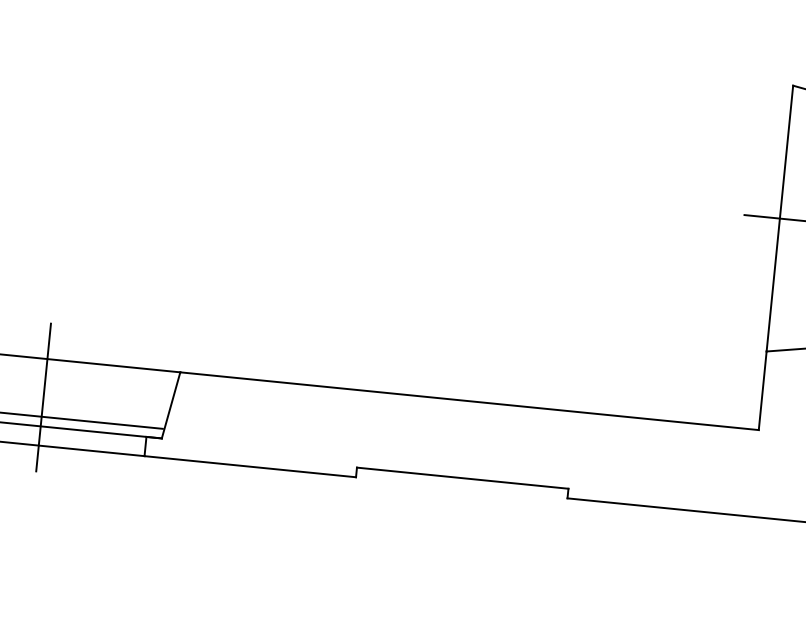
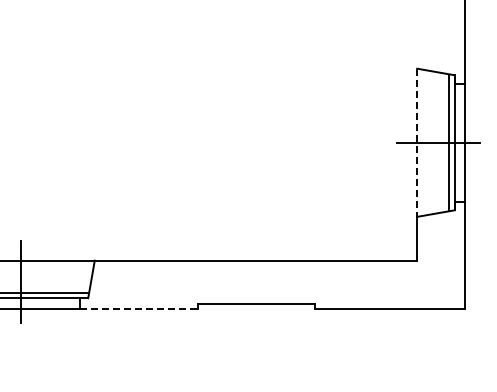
line: (780, 219) -> (417, 143), solid -> dashed
line: (250, 465) -> (138, 308), solid -> dashed

